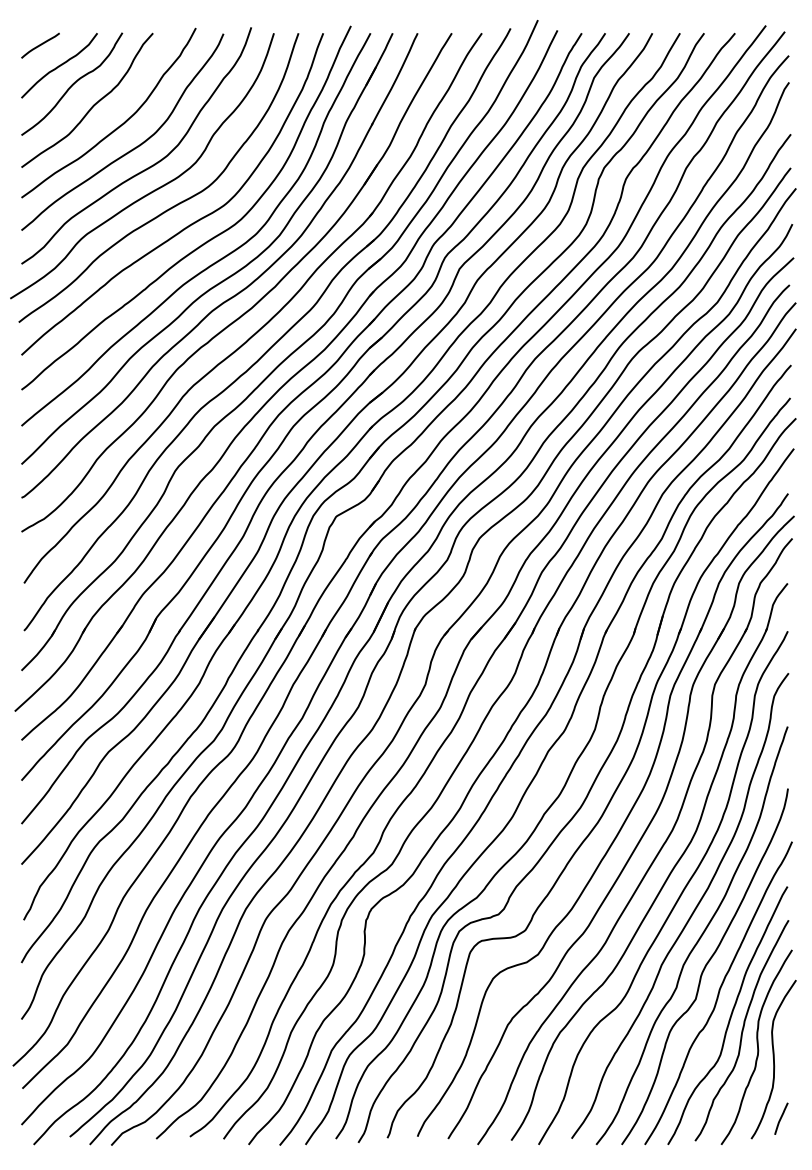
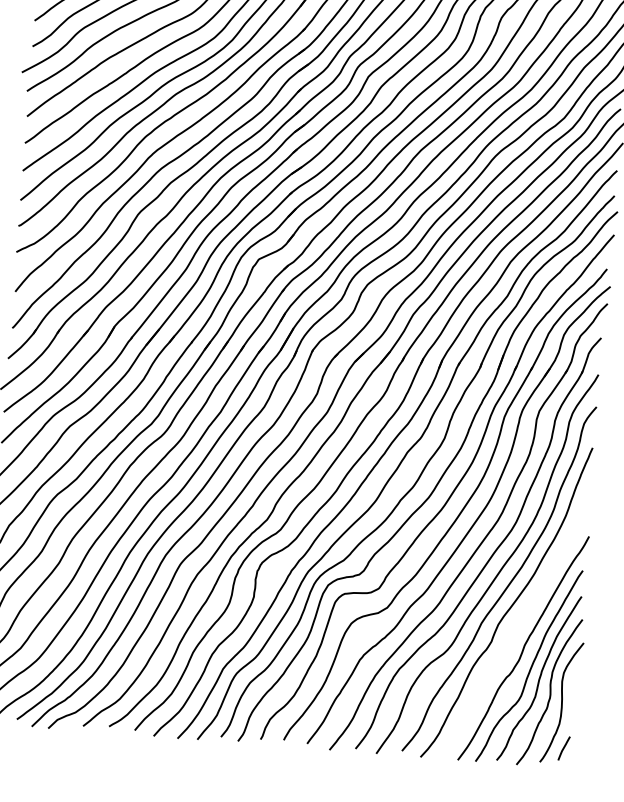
curve: (704, 966) -> (514, 626), removed

